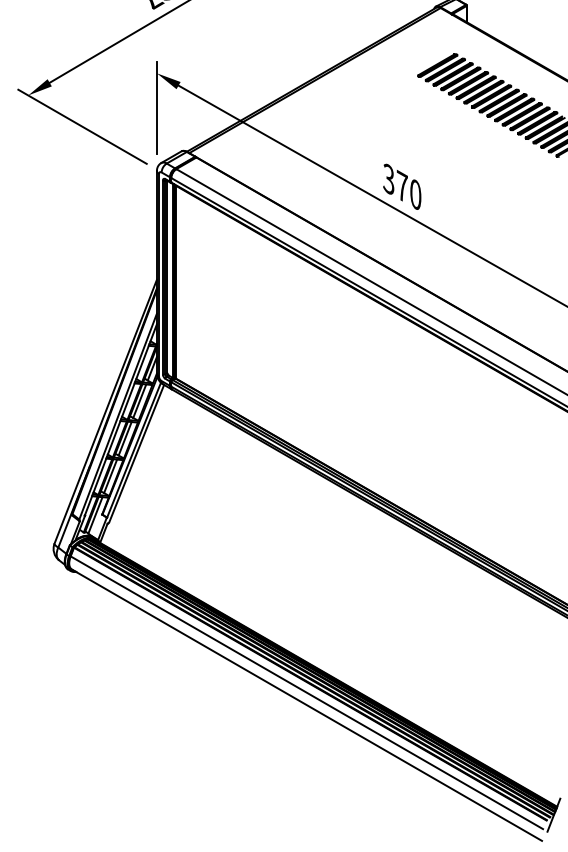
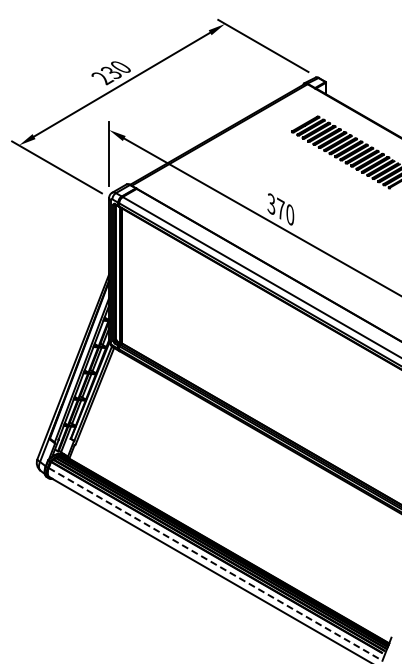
line: (307, 692) -> (214, 563), solid -> dashed

